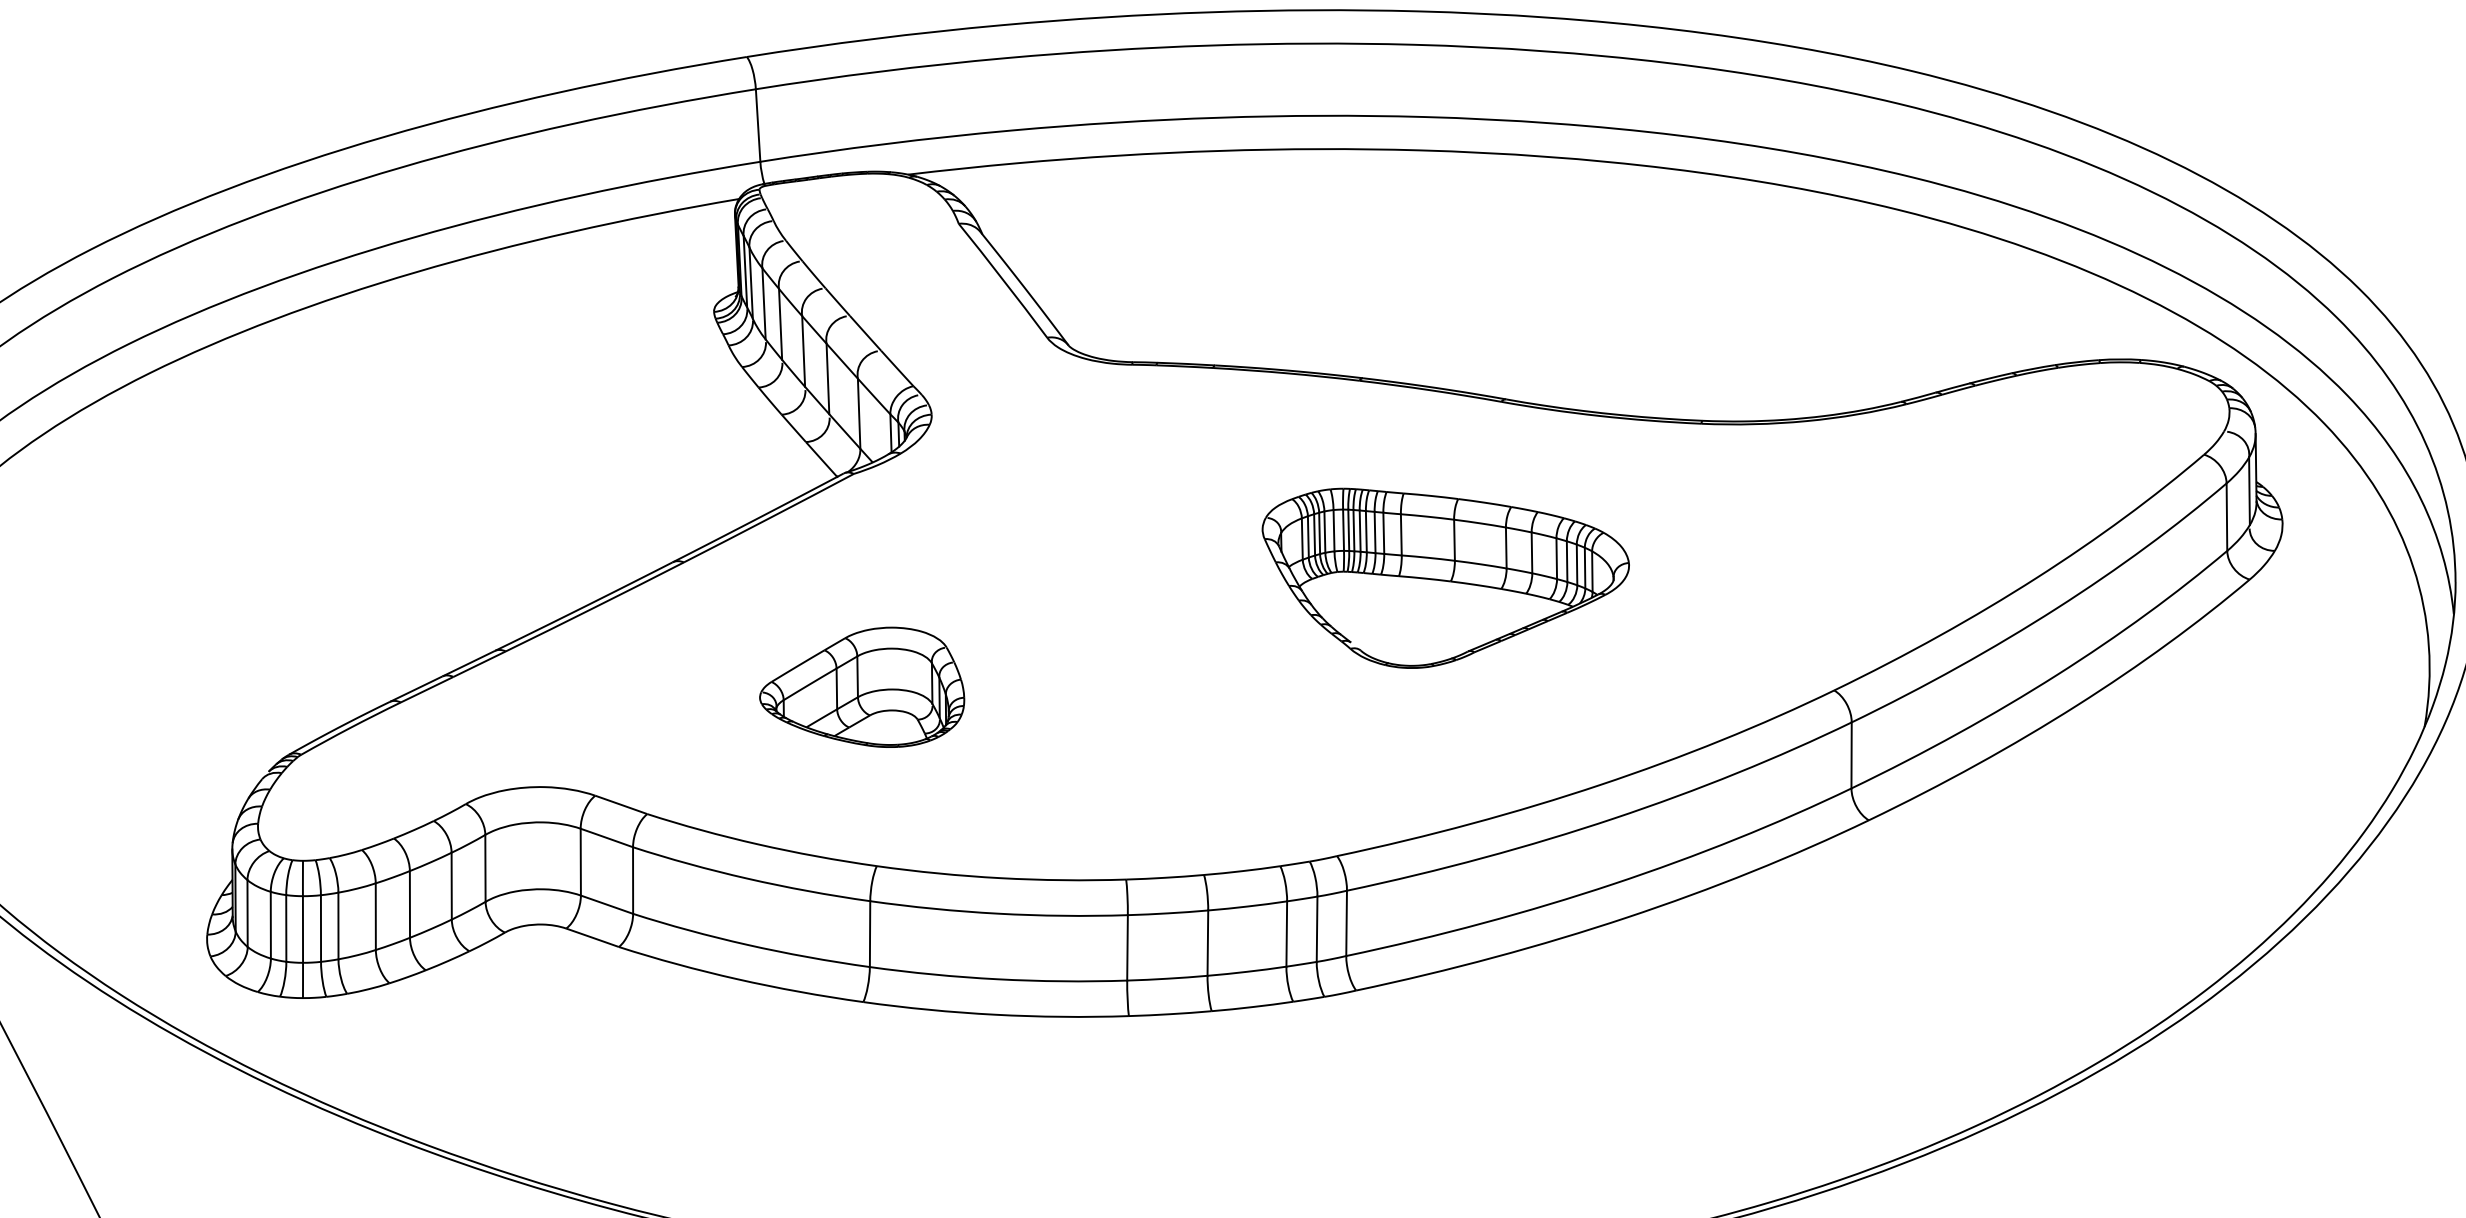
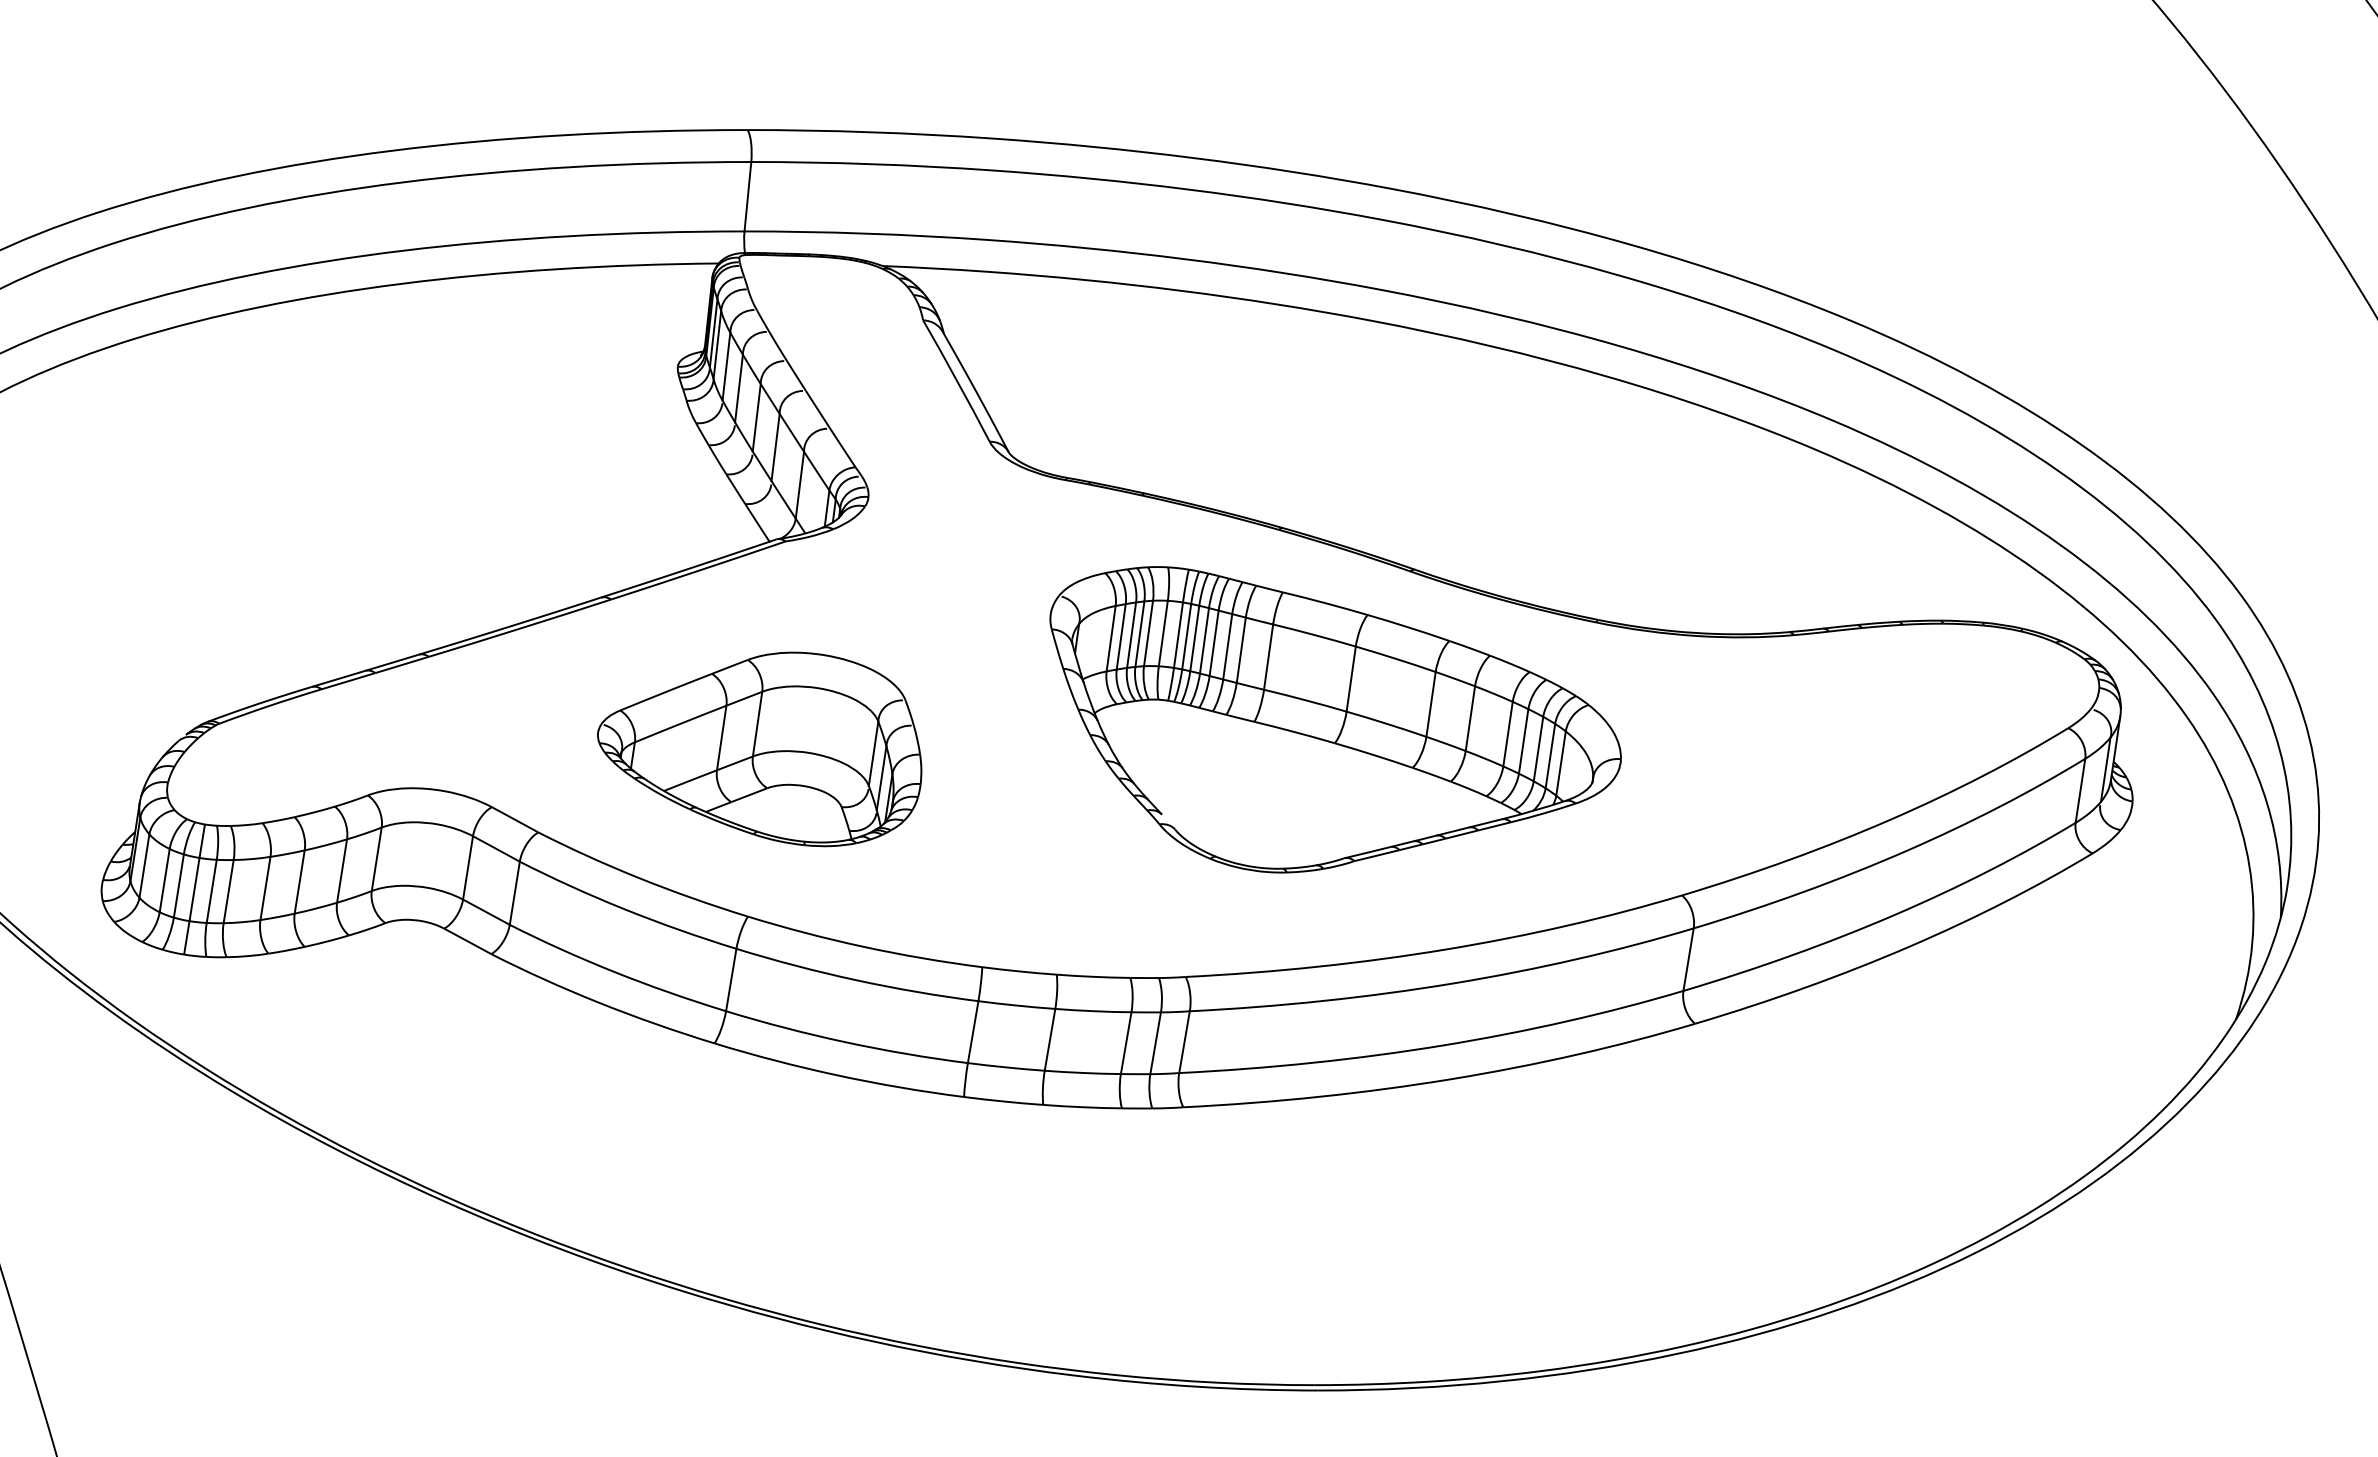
part: (1448, 566) -> (1335, 719), size x1.67
part: (861, 692) -> (759, 749), size x1.67

